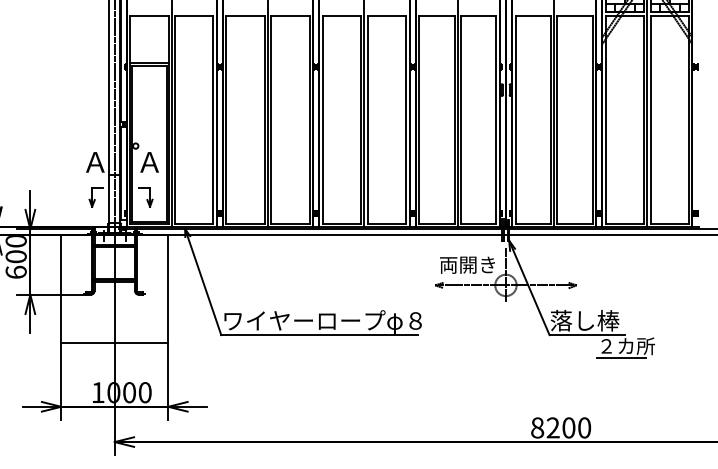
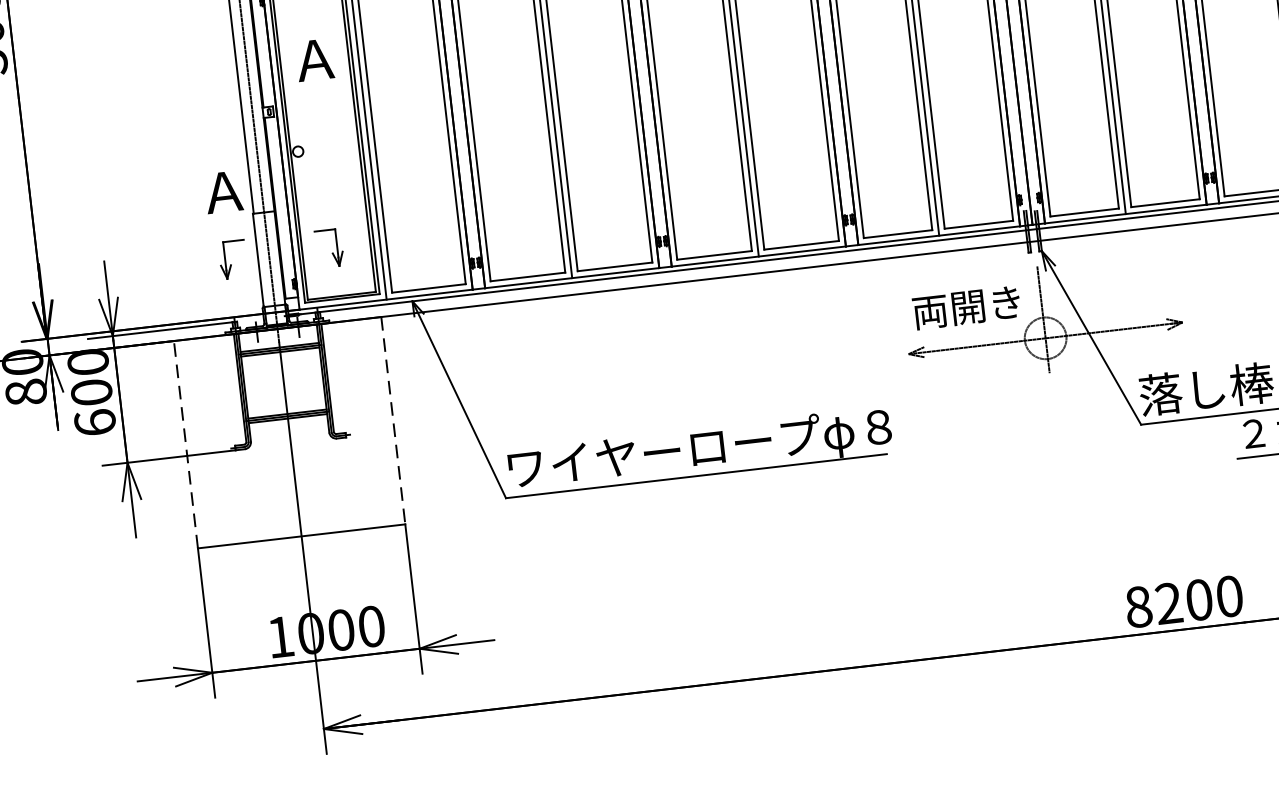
text: (149, 162) -> (314, 60), moved
line: (61, 288) -> (186, 443), solid -> dashed
line: (168, 288) -> (393, 419), solid -> dashed

